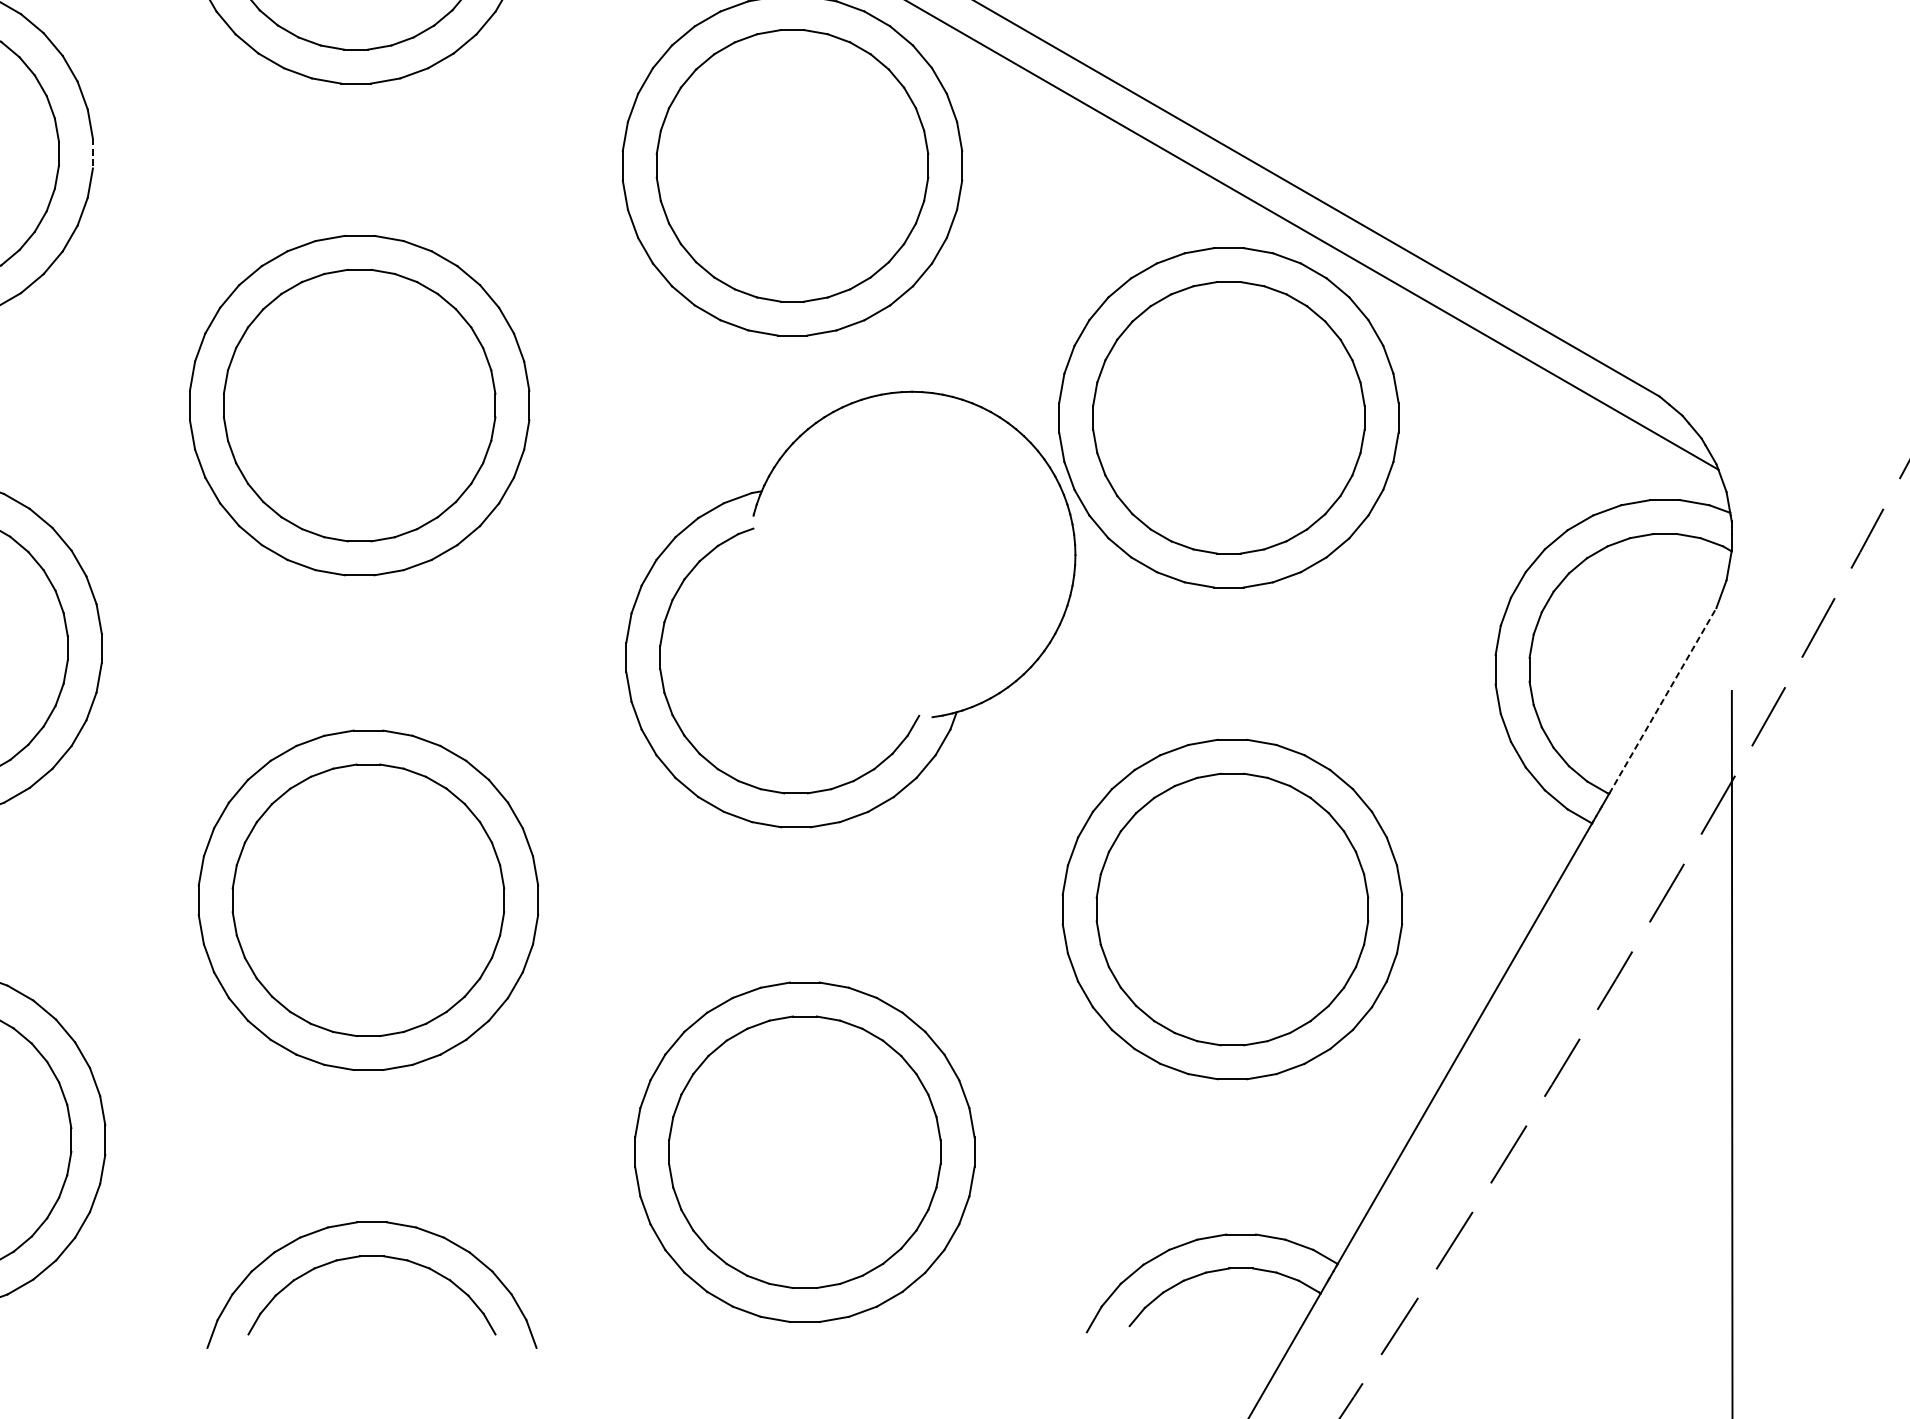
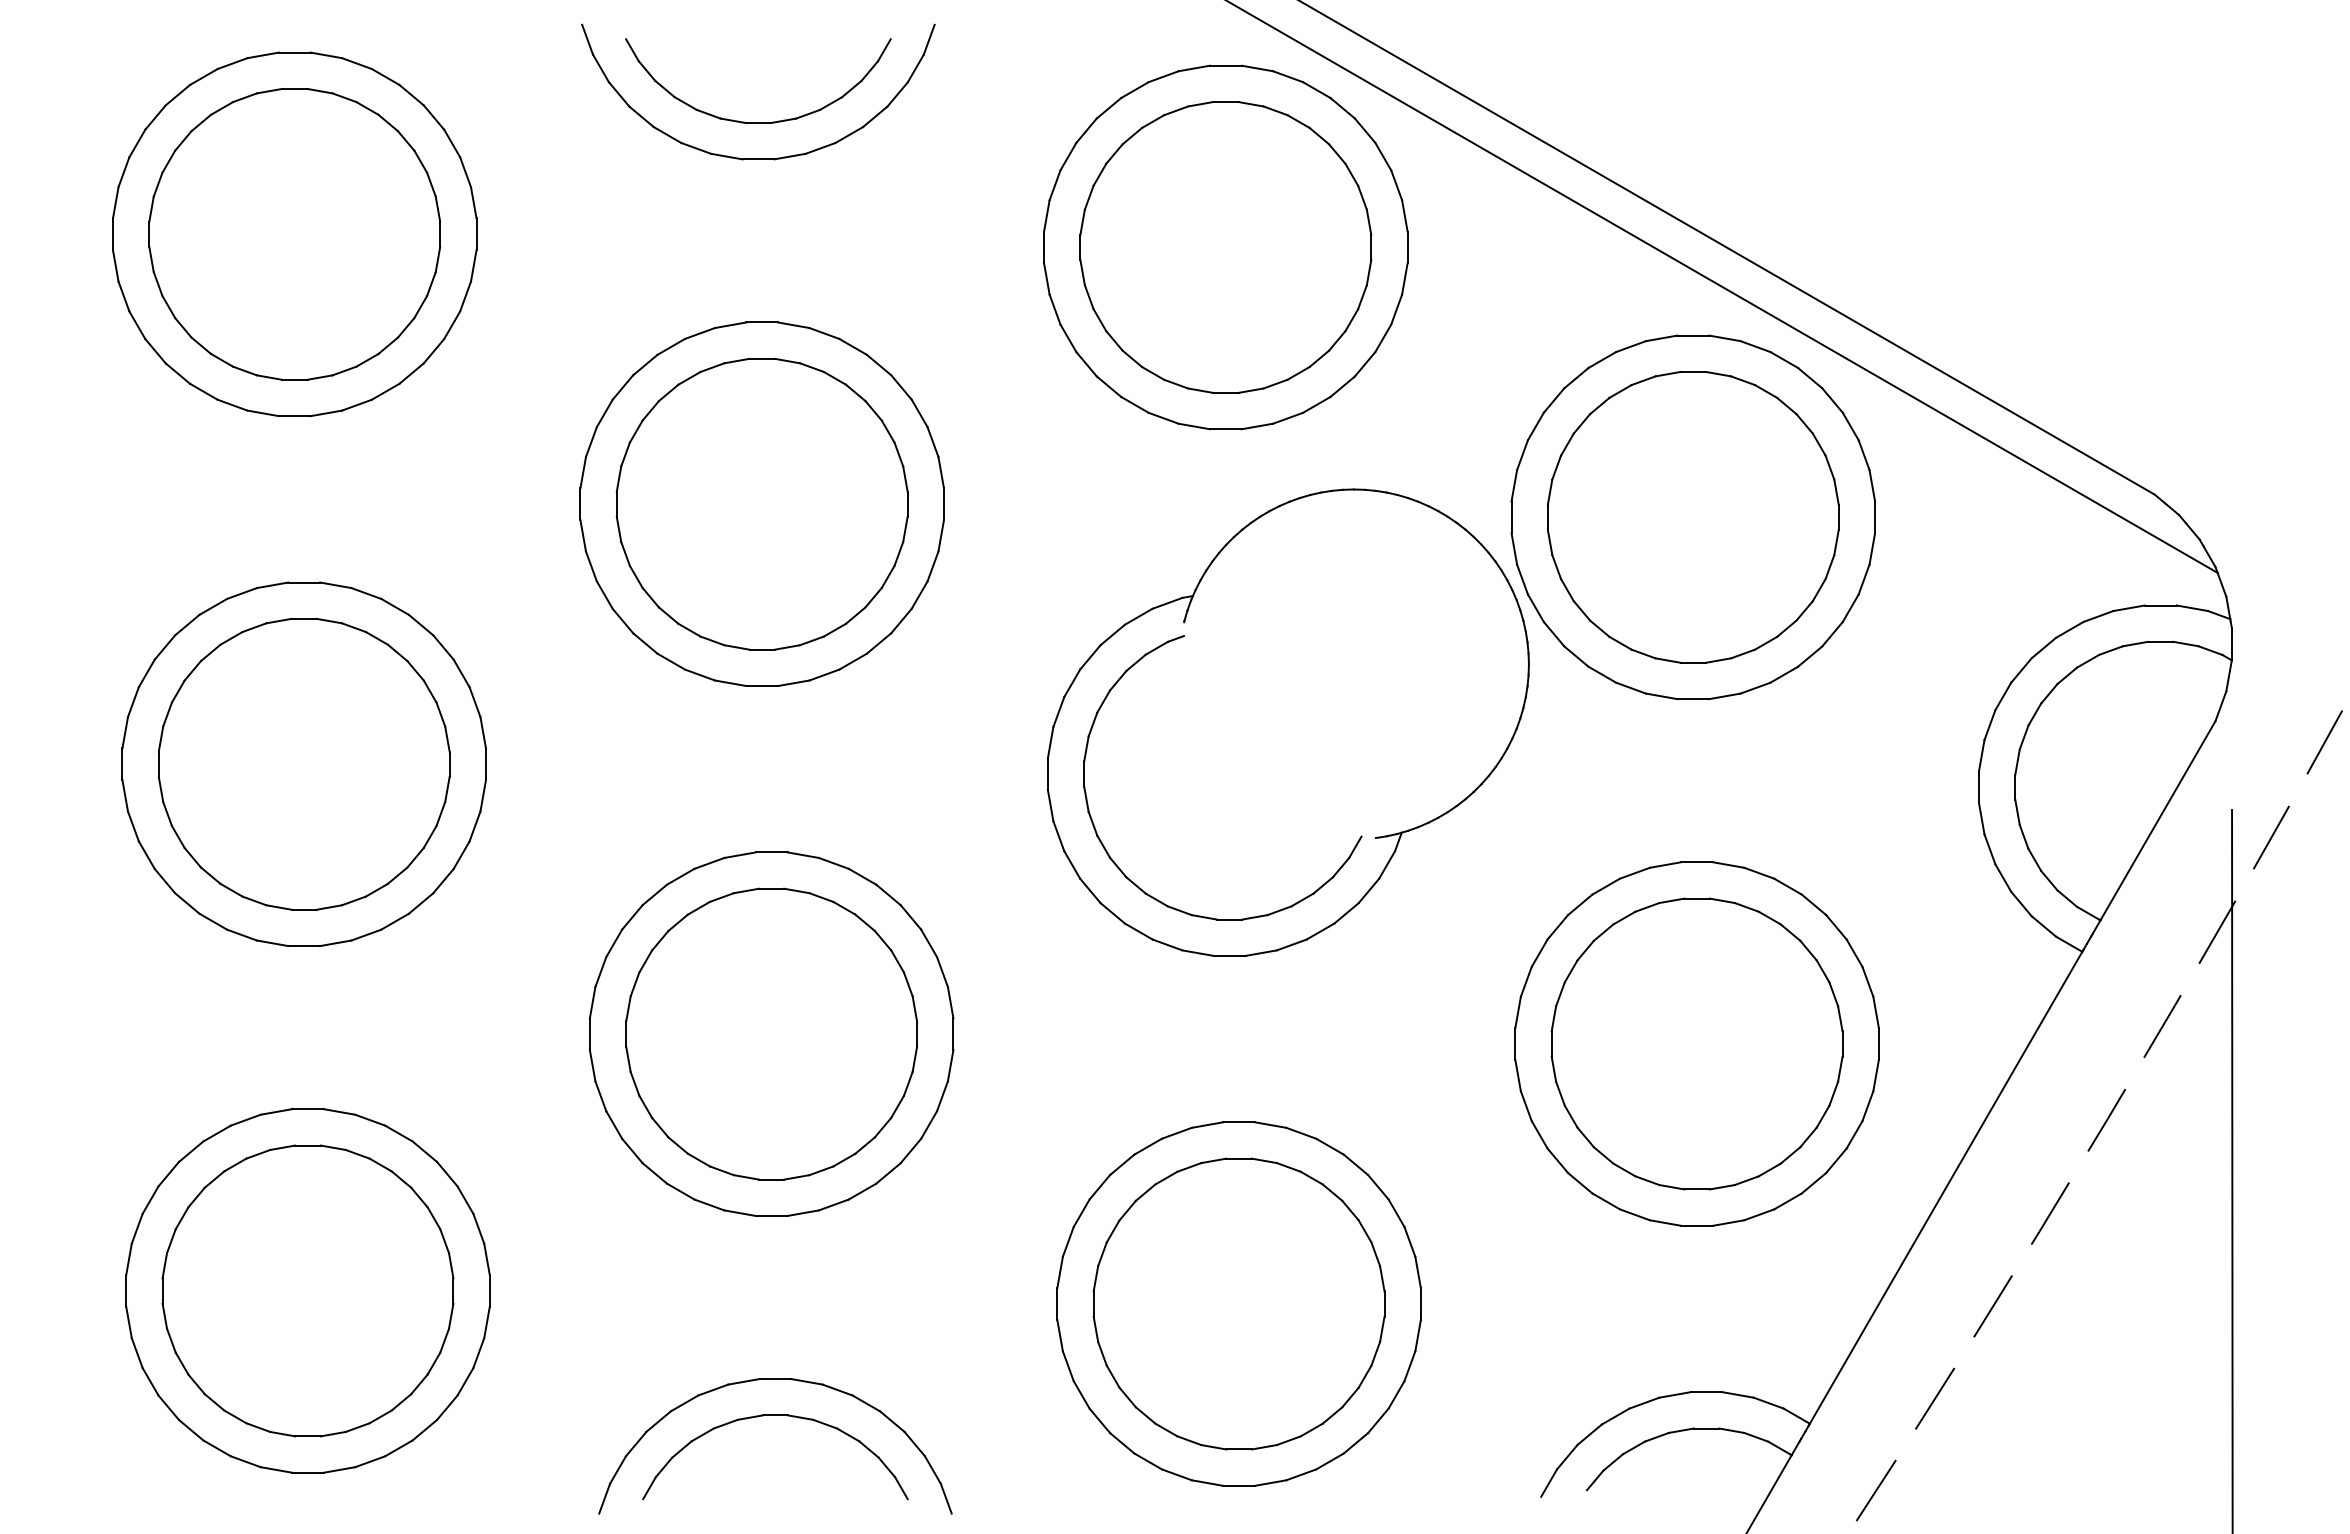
line: (92, 153) -> (476, 234), dashed -> solid
line: (1663, 700) -> (2158, 820), dashed -> solid

